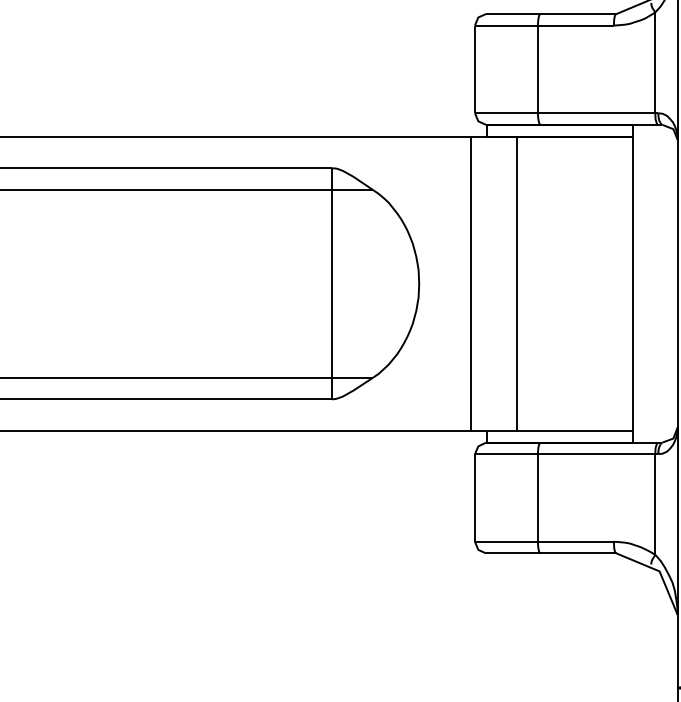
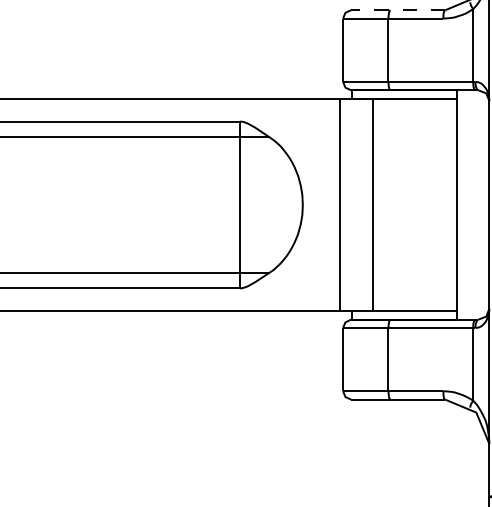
line: (550, 14) -> (397, 10), solid -> dashed

